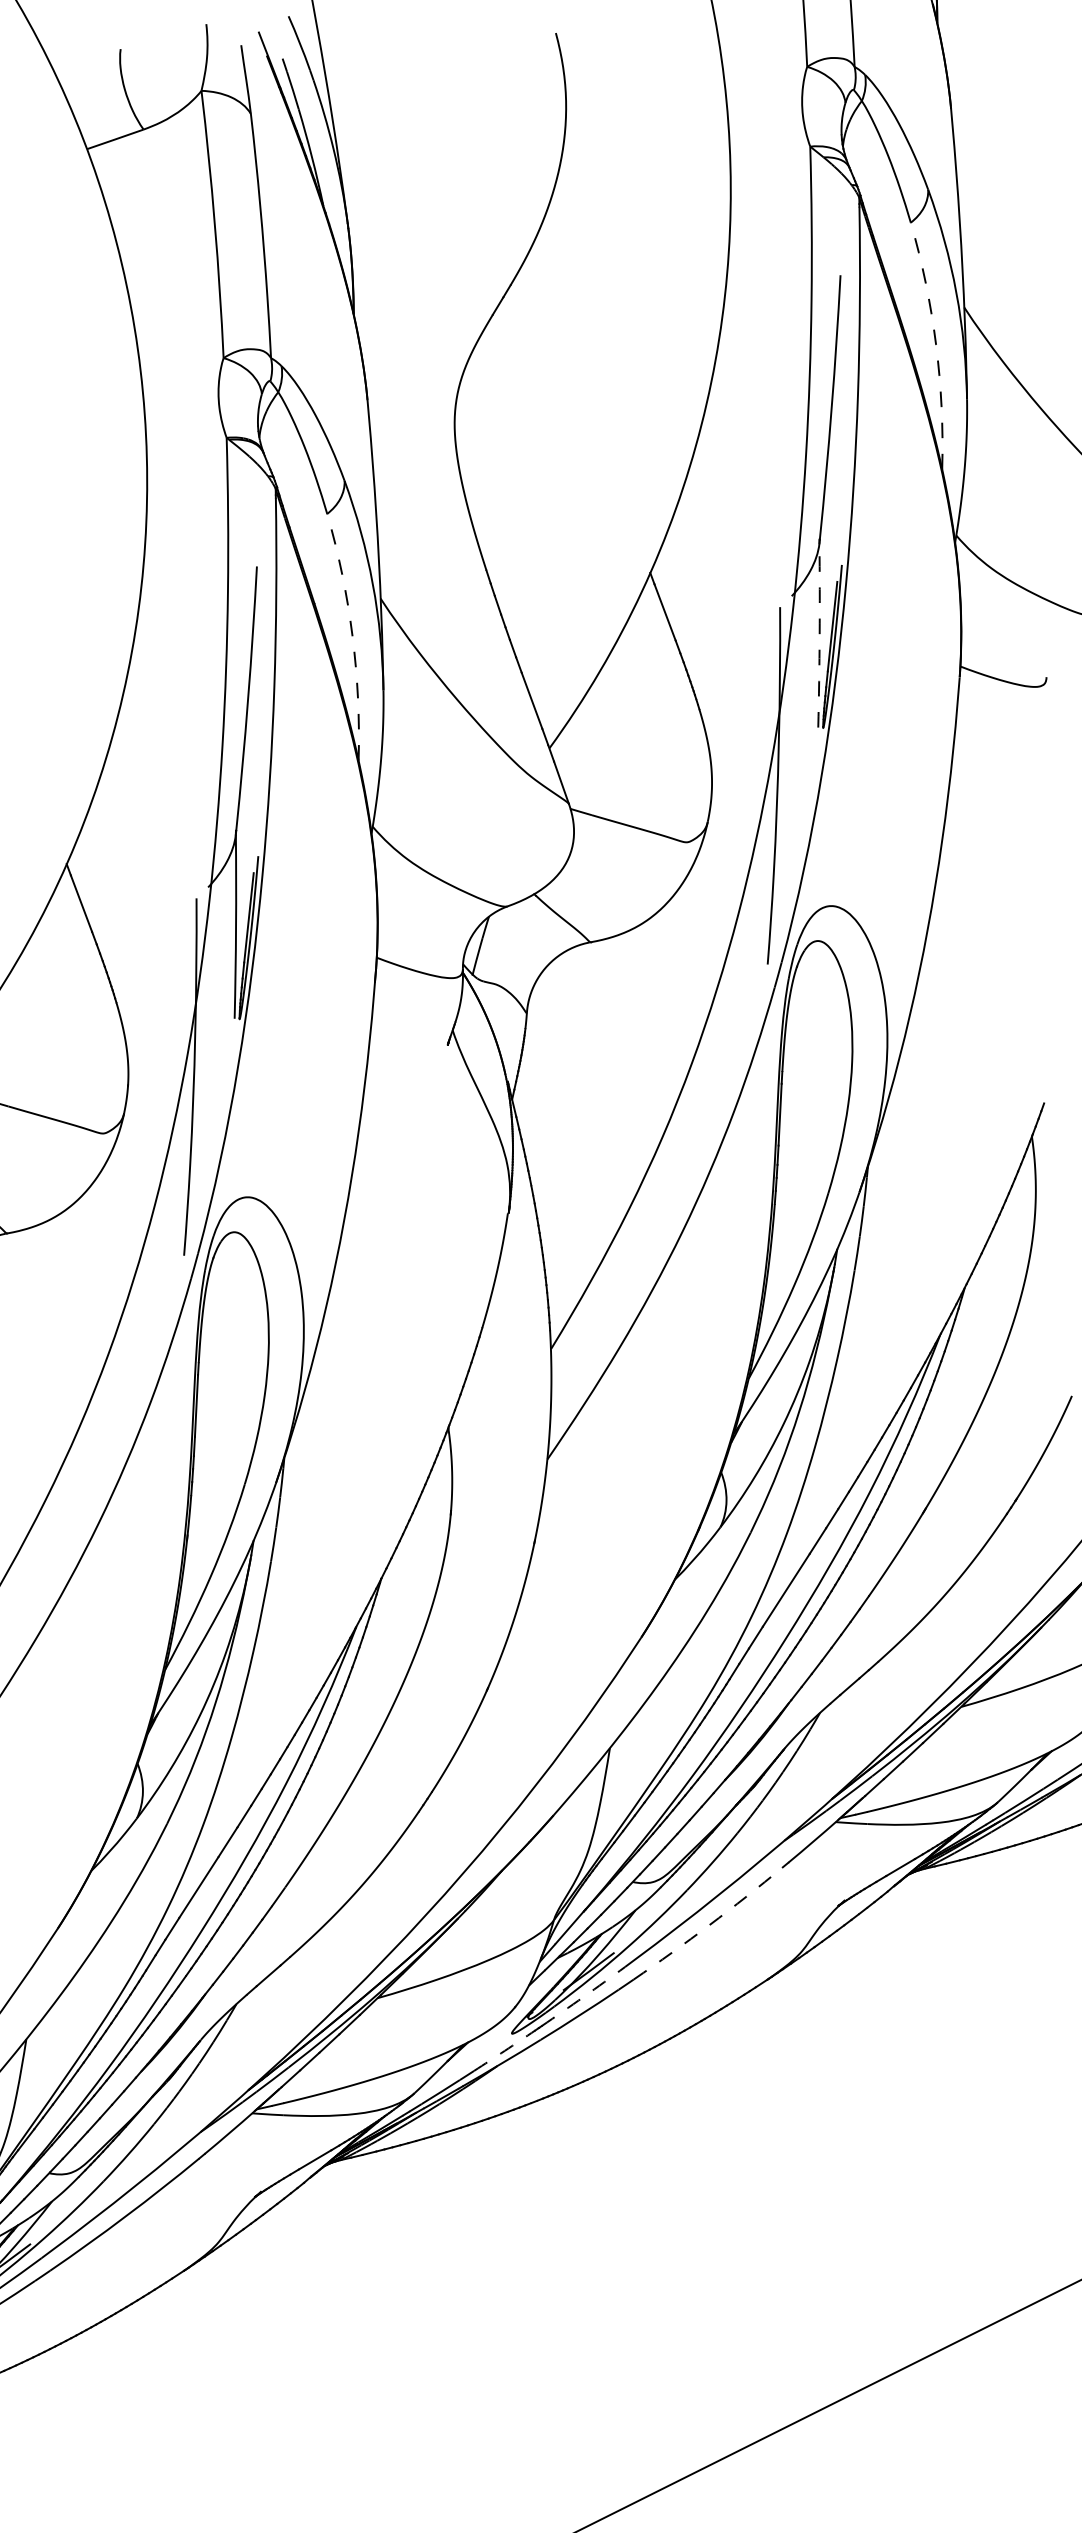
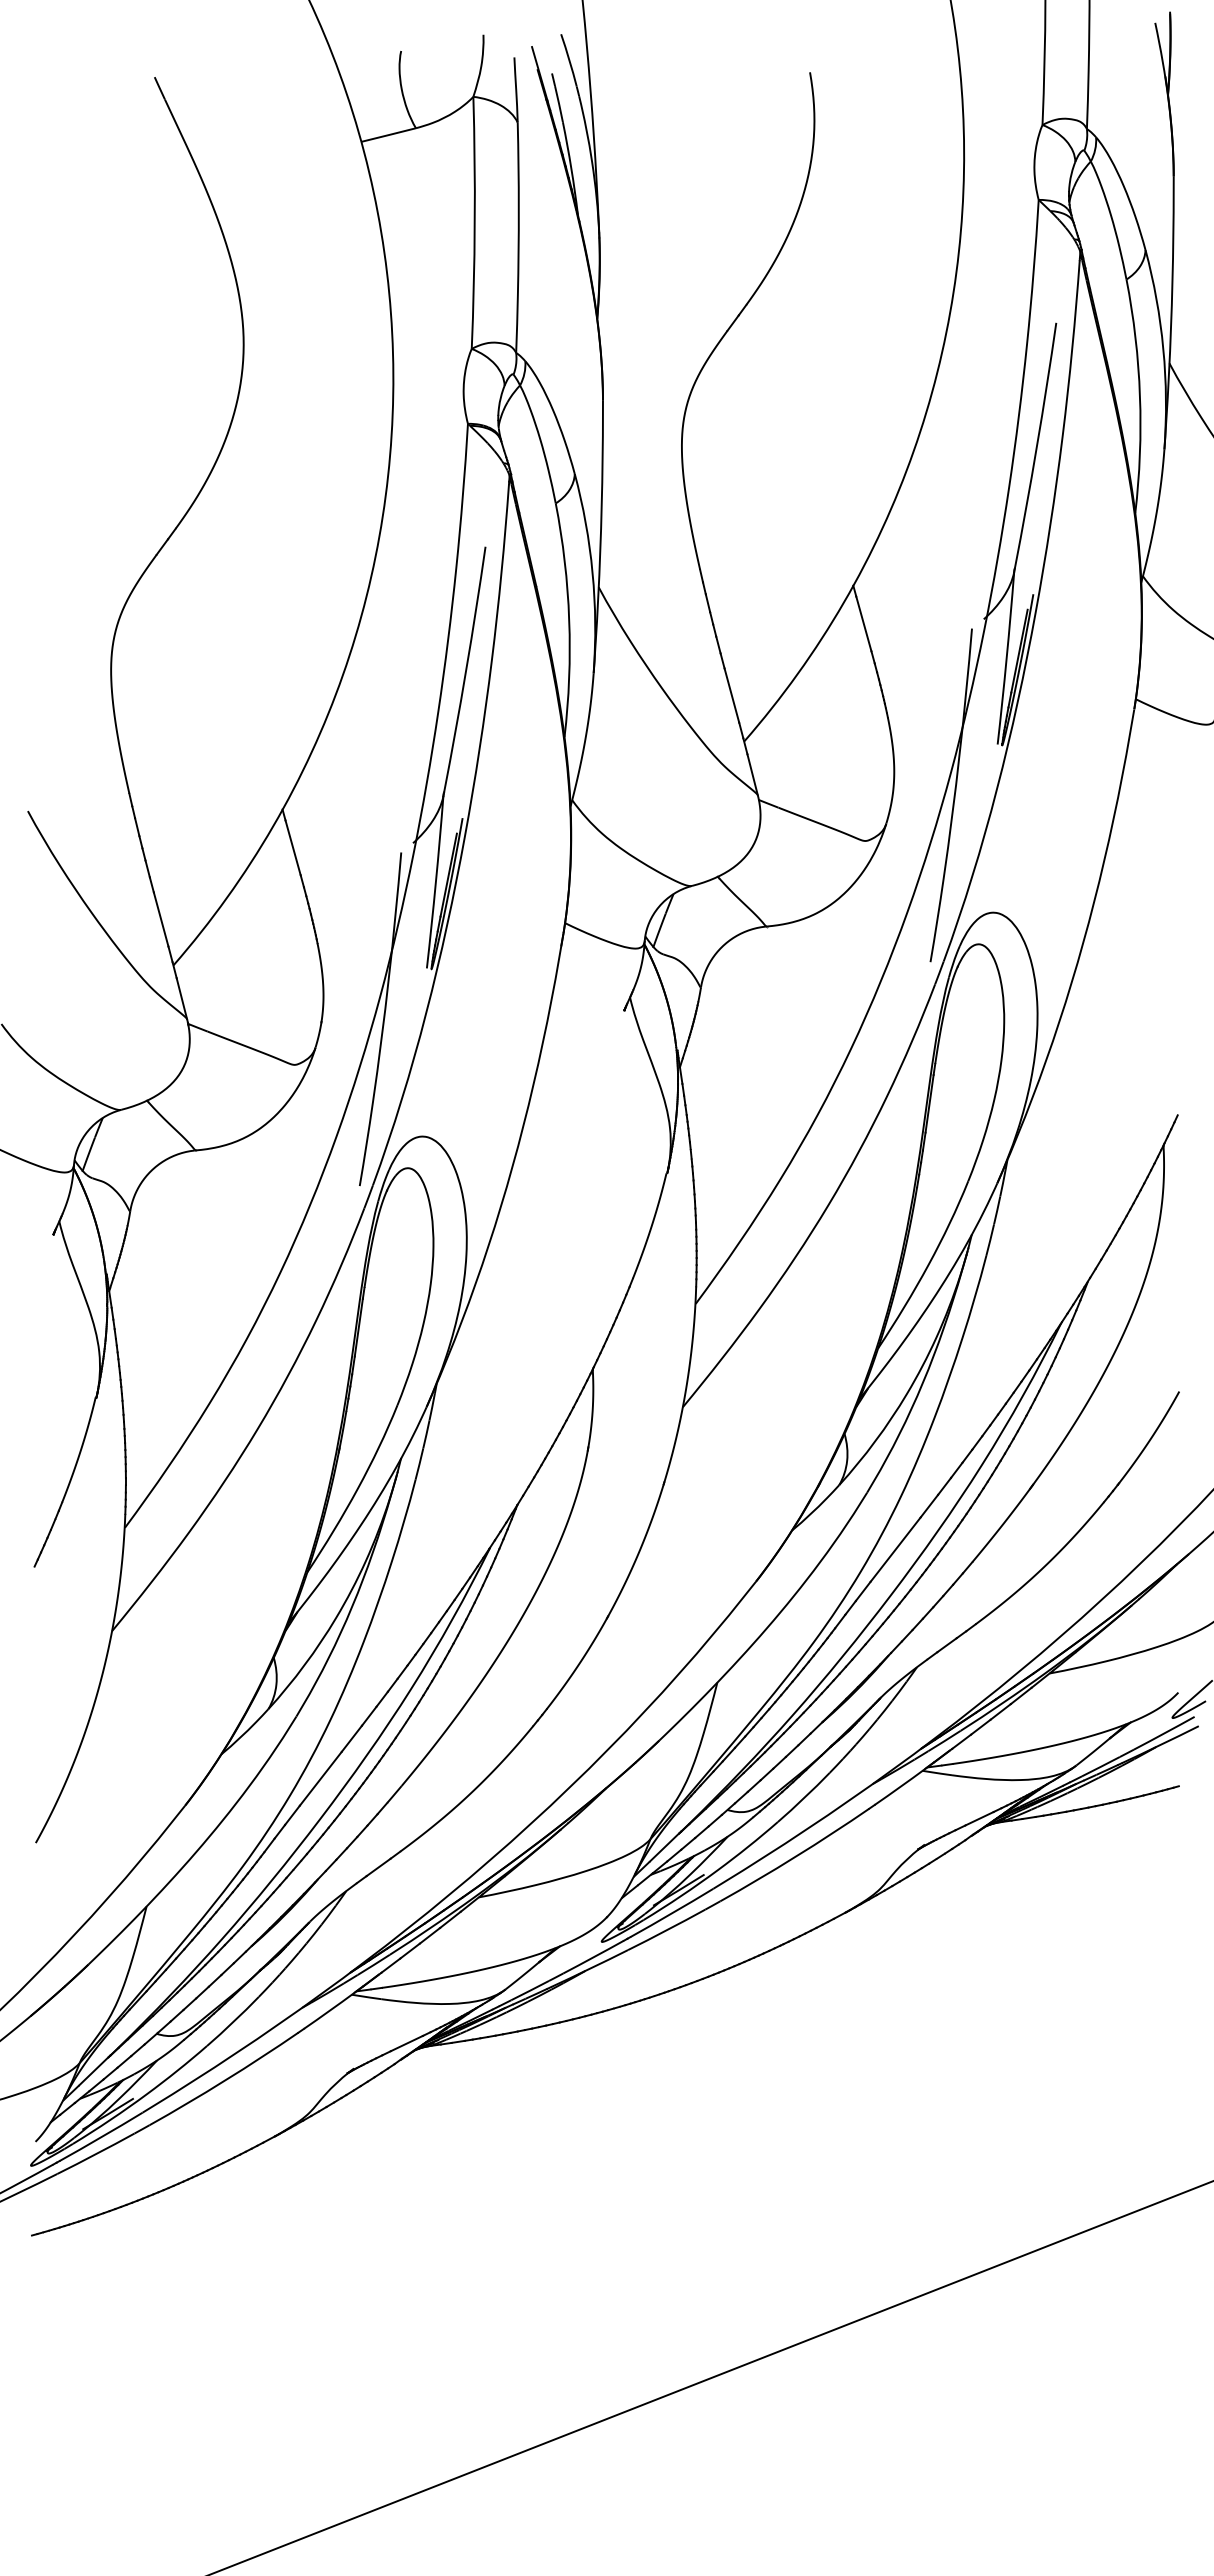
arc: (935, 345) -> (1139, 396), dashed -> solid
arc: (352, 635) -> (569, 619), dashed -> solid
arc: (819, 635) -> (1006, 658), dashed -> solid
arc: (709, 1924) -> (795, 1856), dashed -> solid
arc: (584, 1996) -> (672, 1913), dashed -> solid
arc: (504, 2051) -> (593, 1957), dashed -> solid

